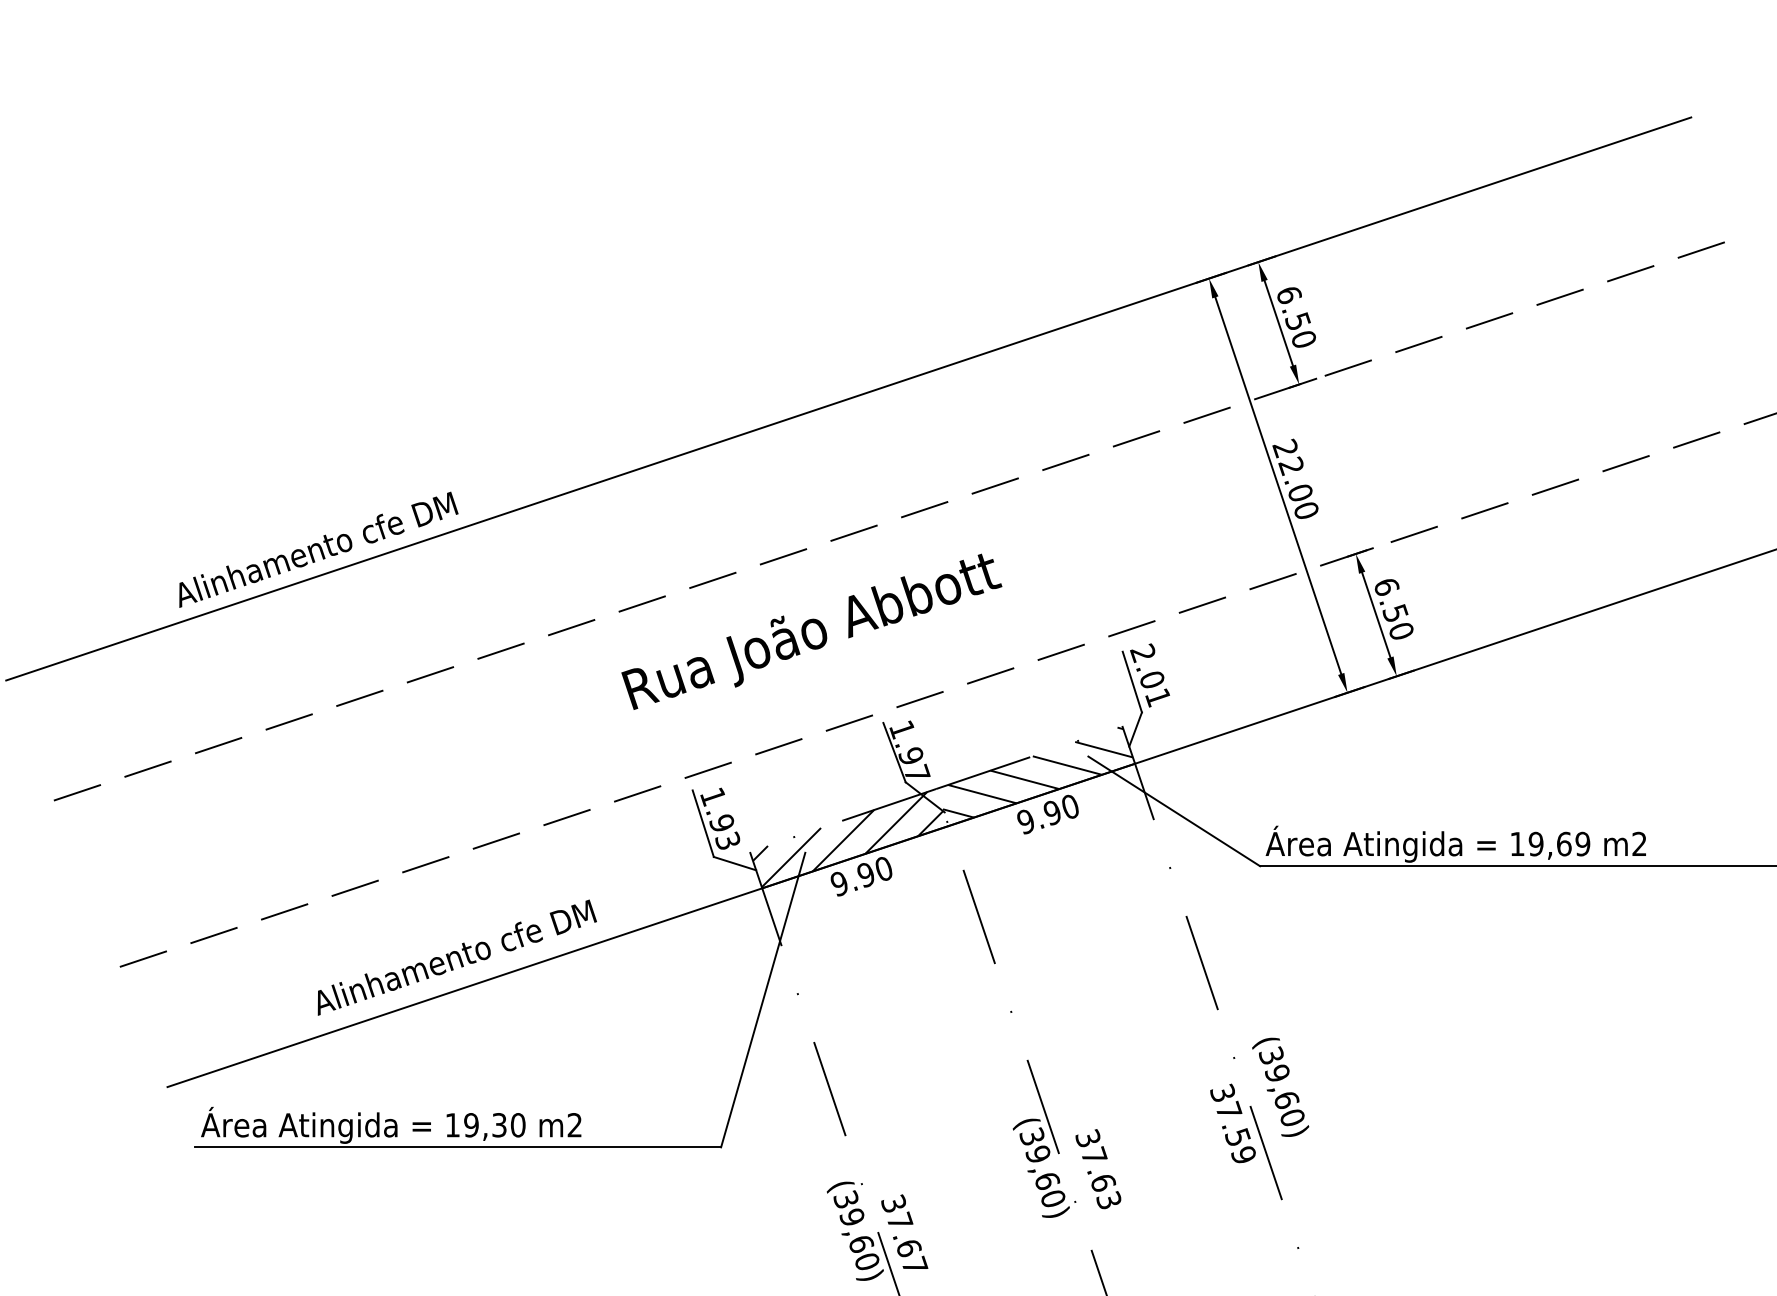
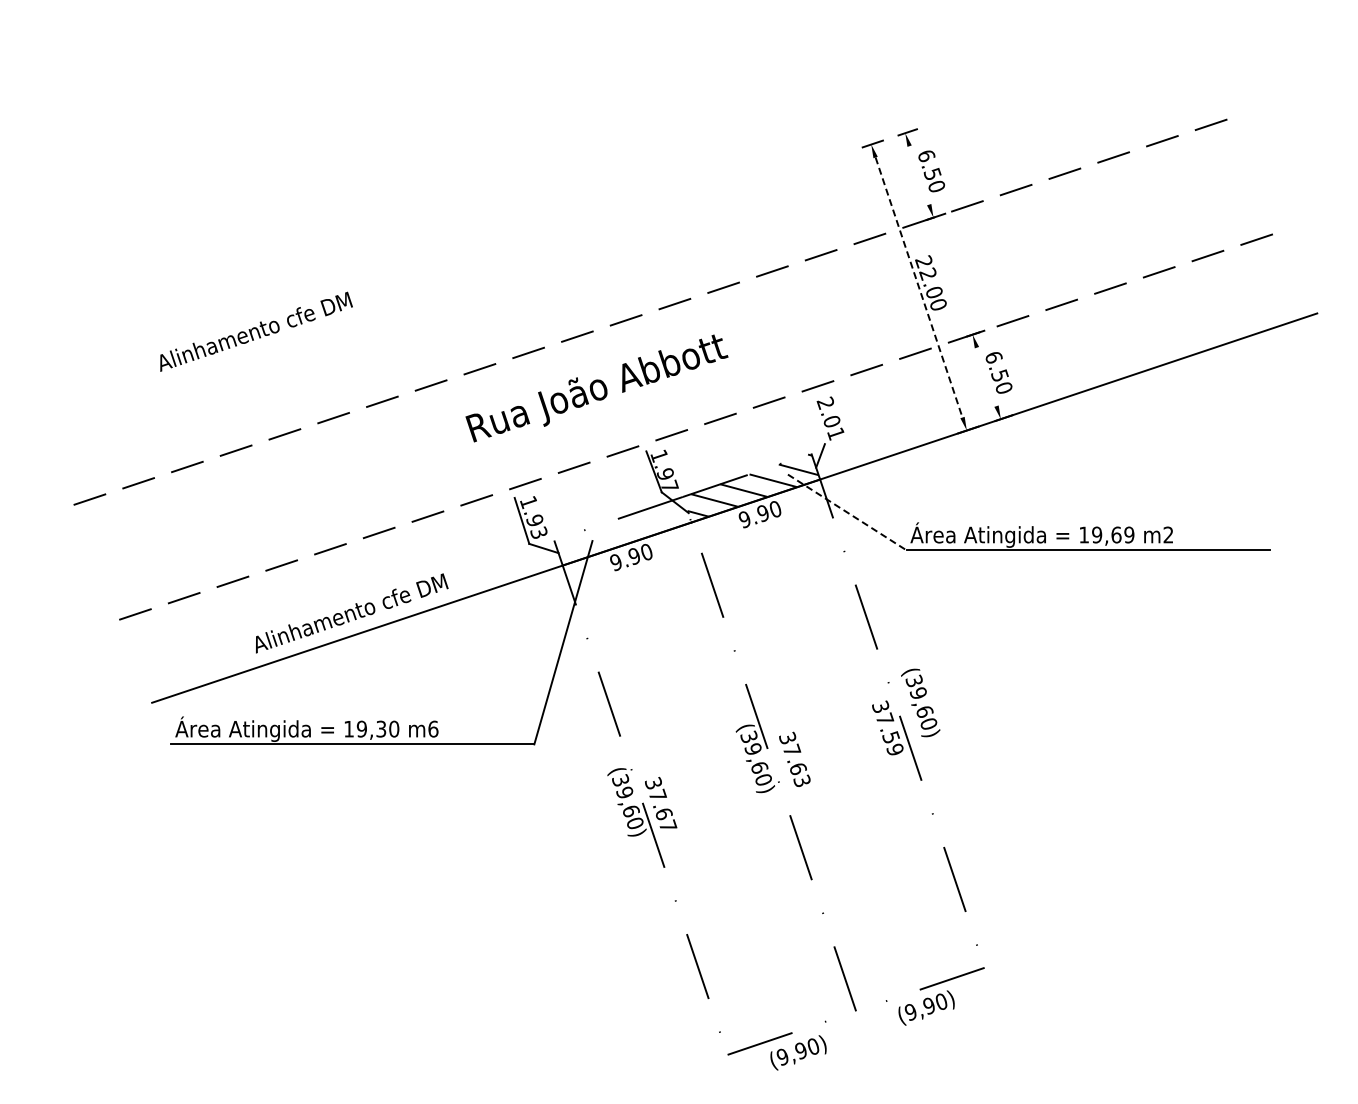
line: (1278, 323) -> (919, 175), removed
line: (848, 398) -> (622, 227), removed
line: (1278, 487) -> (919, 288), solid -> dashed
line: (1375, 614) -> (986, 376), removed
line: (1131, 682) -> (817, 423), removed
line: (1174, 811) -> (847, 512), solid -> dashed
hatch: (847, 839) -> (621, 531), removed
text: (575, 1124) -> (433, 728), m2 -> m6

